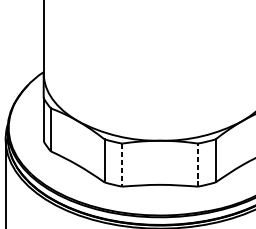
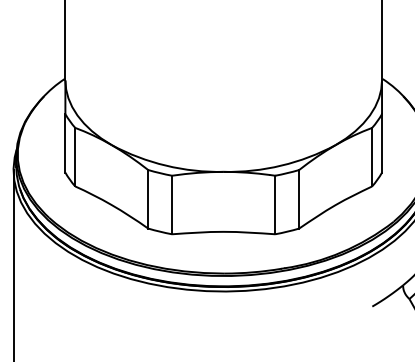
line: (198, 164) -> (275, 204), dashed -> solid
line: (122, 165) -> (172, 205), dashed -> solid

